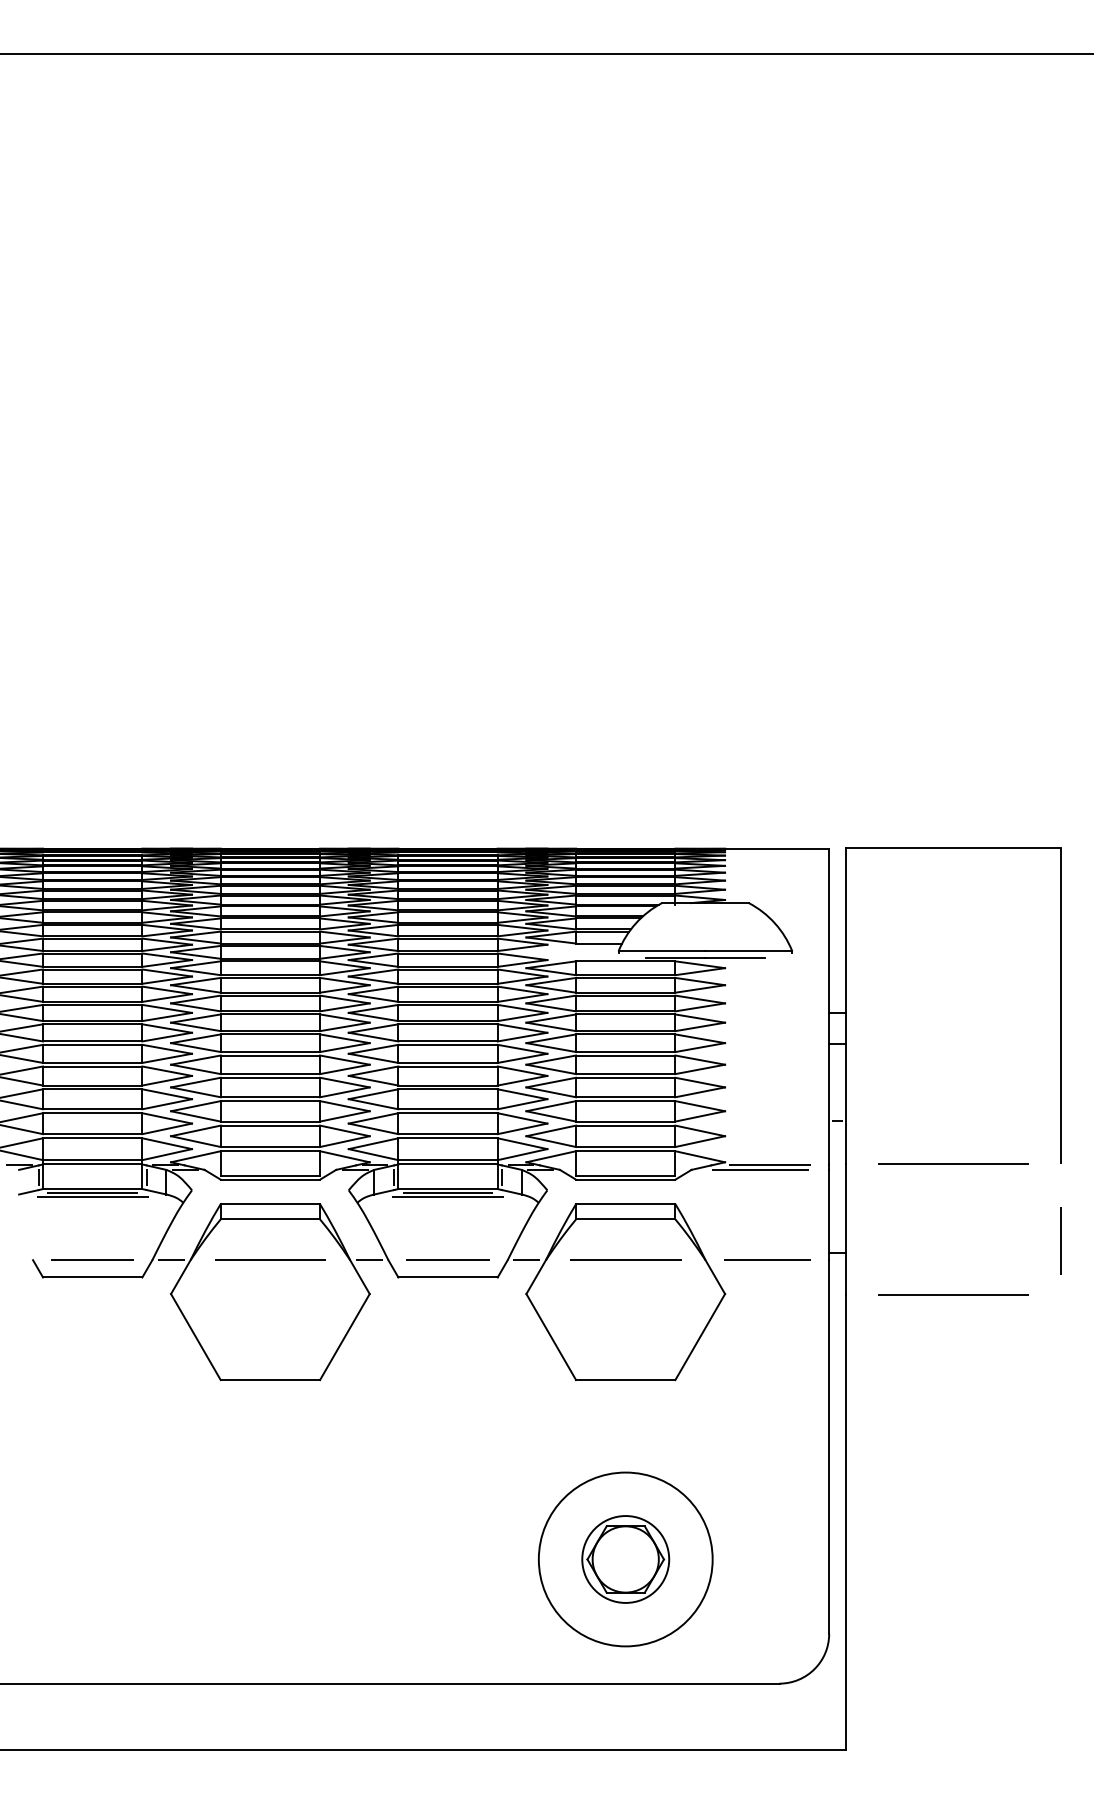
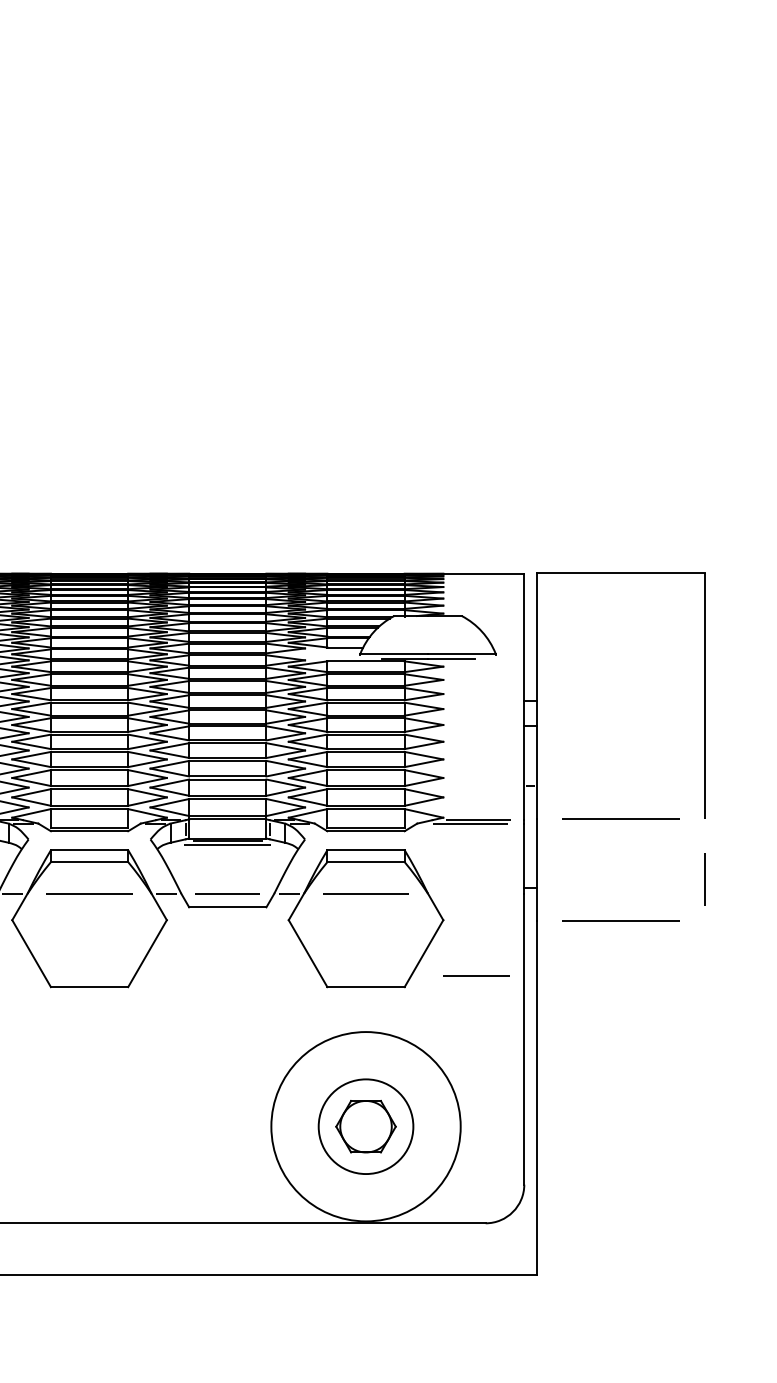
line: (767, 1259) -> (476, 975), moved
circle: (625, 1559) -> (365, 1126), size x1.4
circle: (625, 1559) -> (365, 1126), size x1.4

